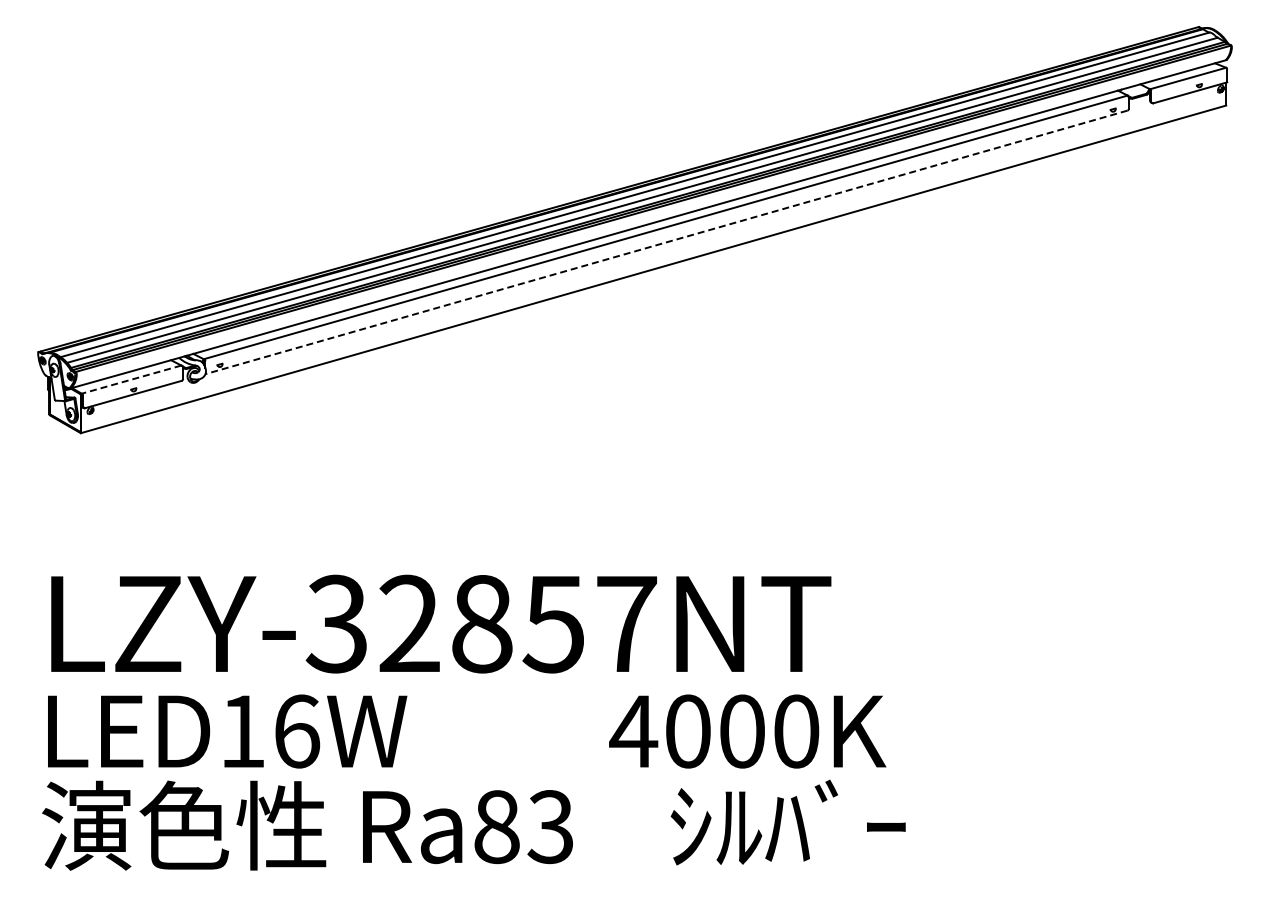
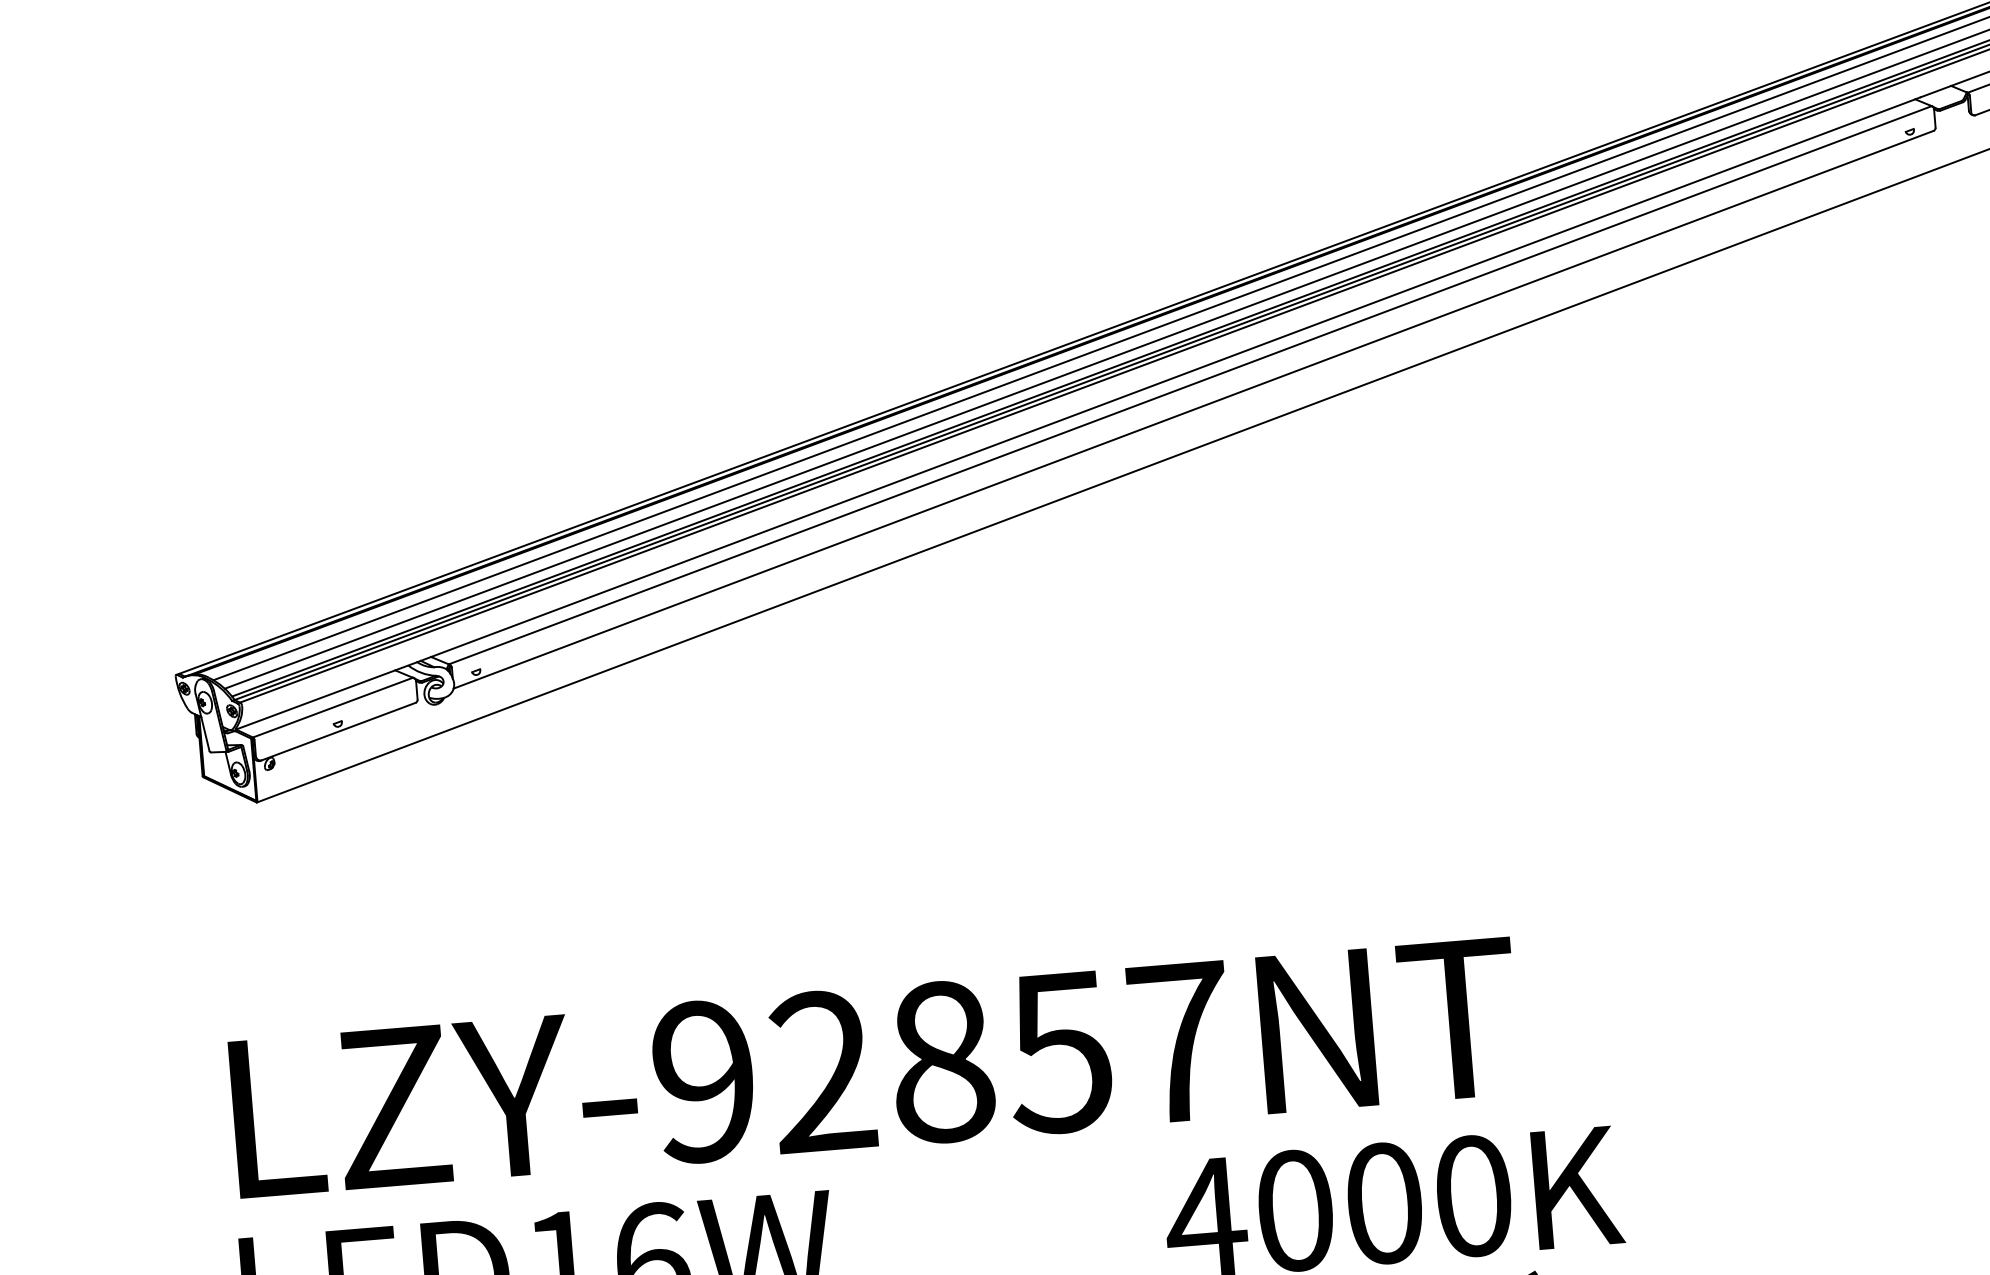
line: (666, 242) -> (1193, 409), dashed -> solid
line: (131, 379) -> (332, 707), dashed -> solid
text: (335, 624) -> (701, 1082), LZY-32857NT -> LZY-92857NT

